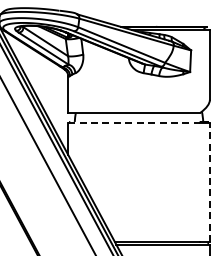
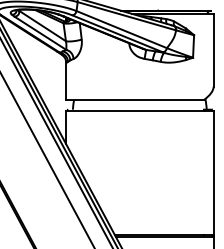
line: (134, 122) -> (135, 110), dashed -> solid
line: (209, 182) -> (213, 172), dashed -> solid

